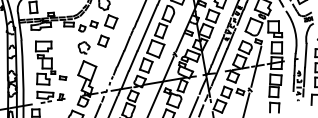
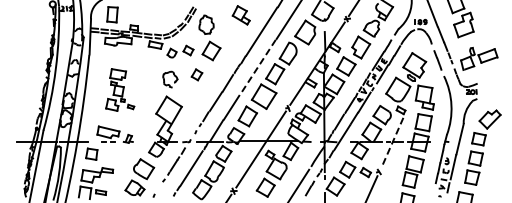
line: (147, 28) -> (257, 67), solid -> dashed
part: (103, 41) -> (196, 74), size x0.7
part: (48, 61) -> (120, 89), size x0.7
line: (256, 67) -> (392, 143), solid -> dashed

